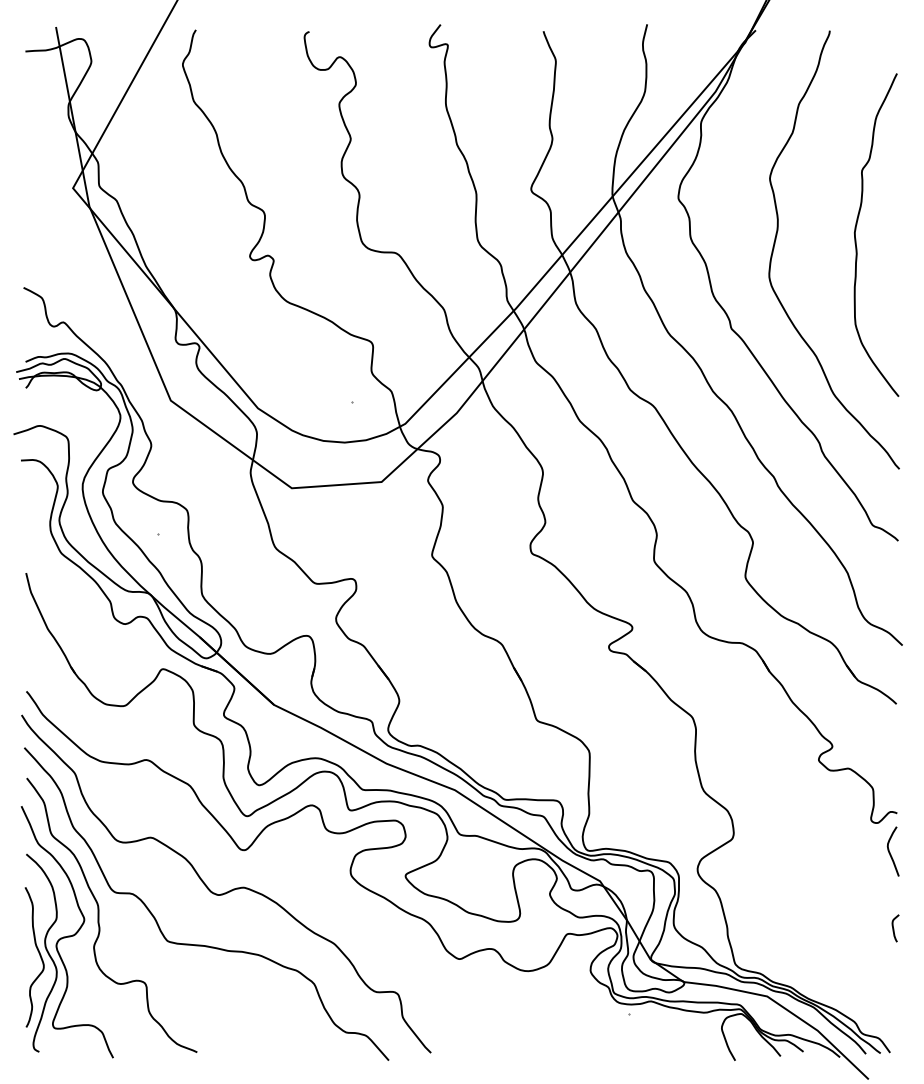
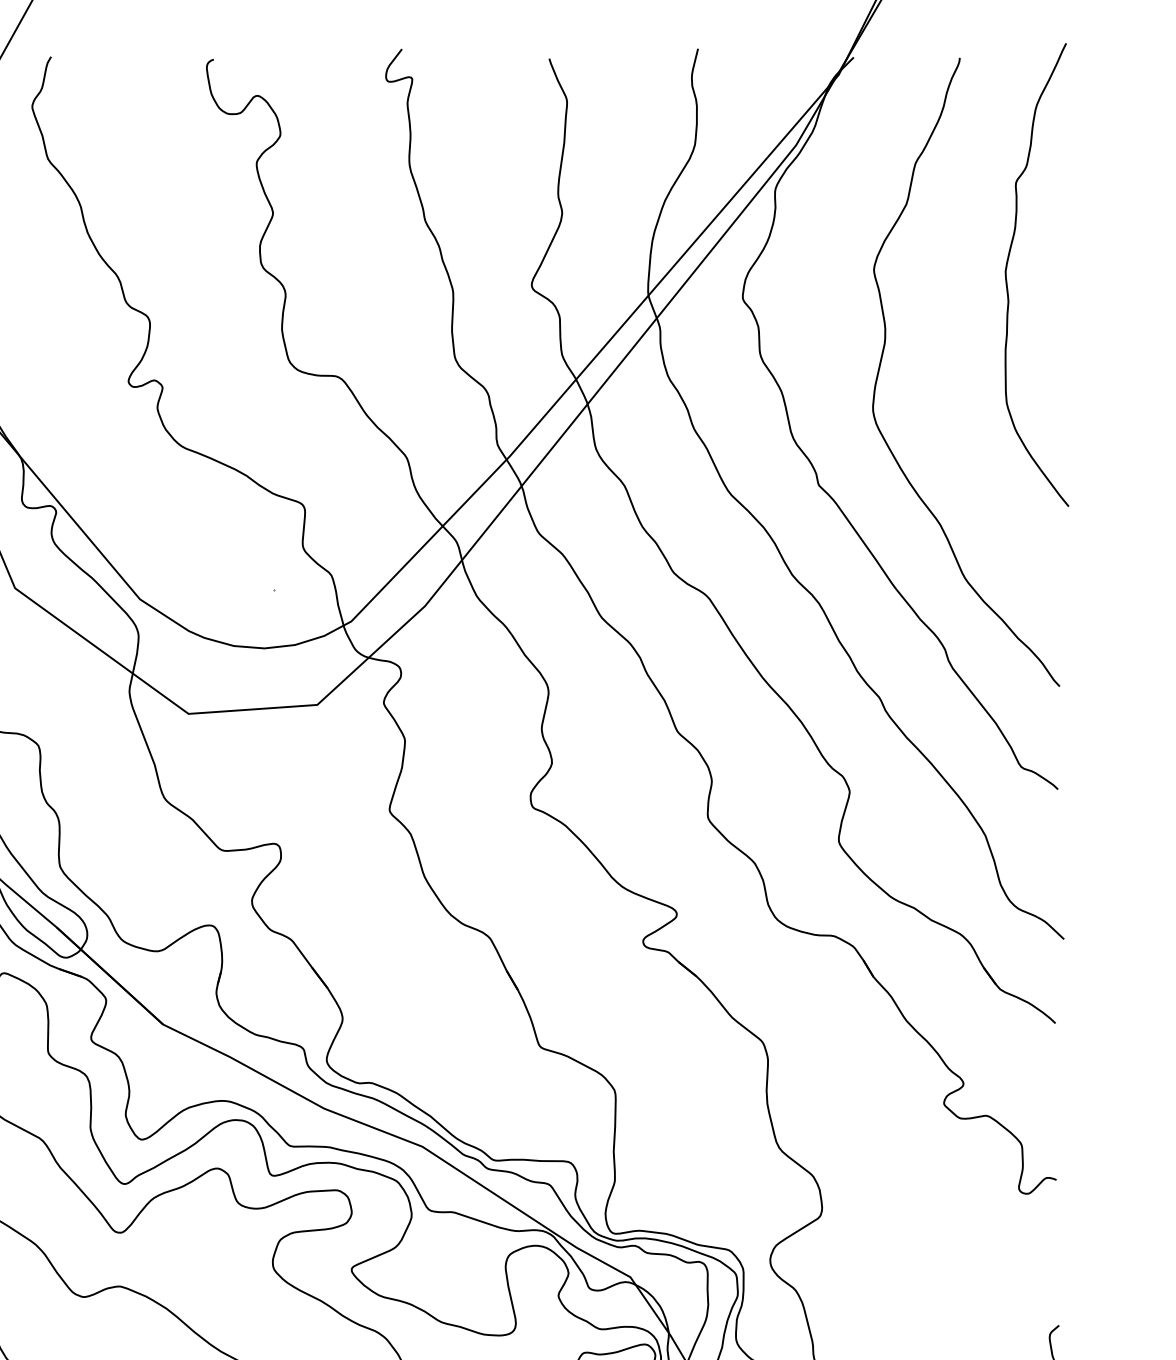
curve: (856, 230) -> (1008, 268), moved
curve: (890, 852) -> (1046, 1236), removed

